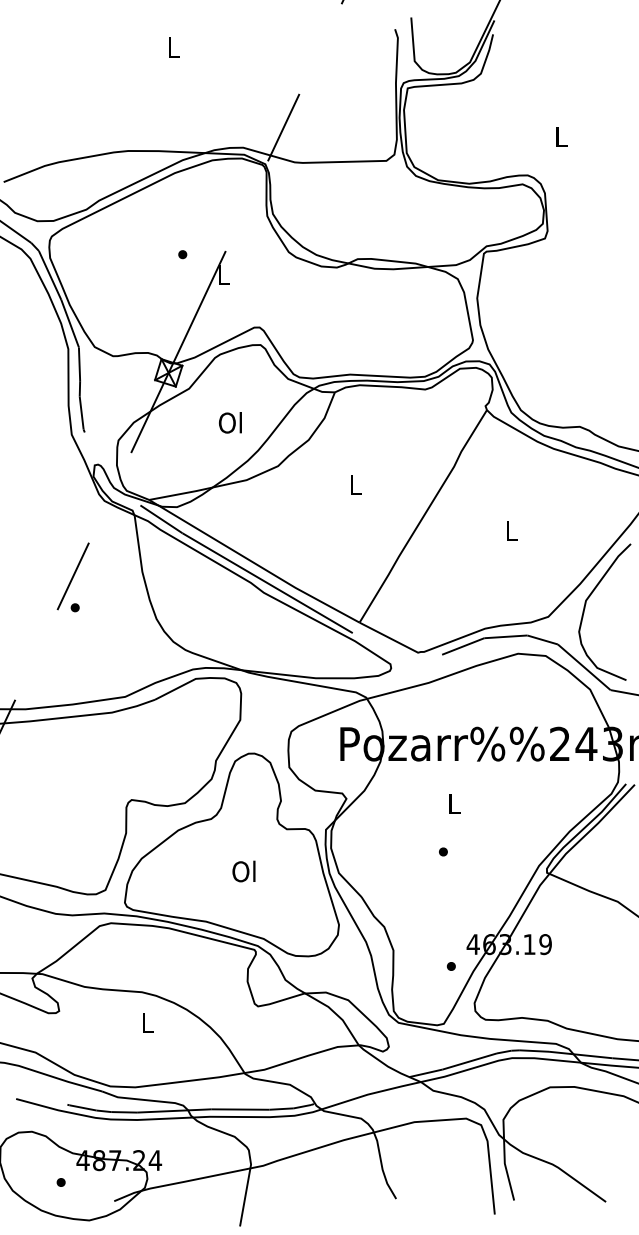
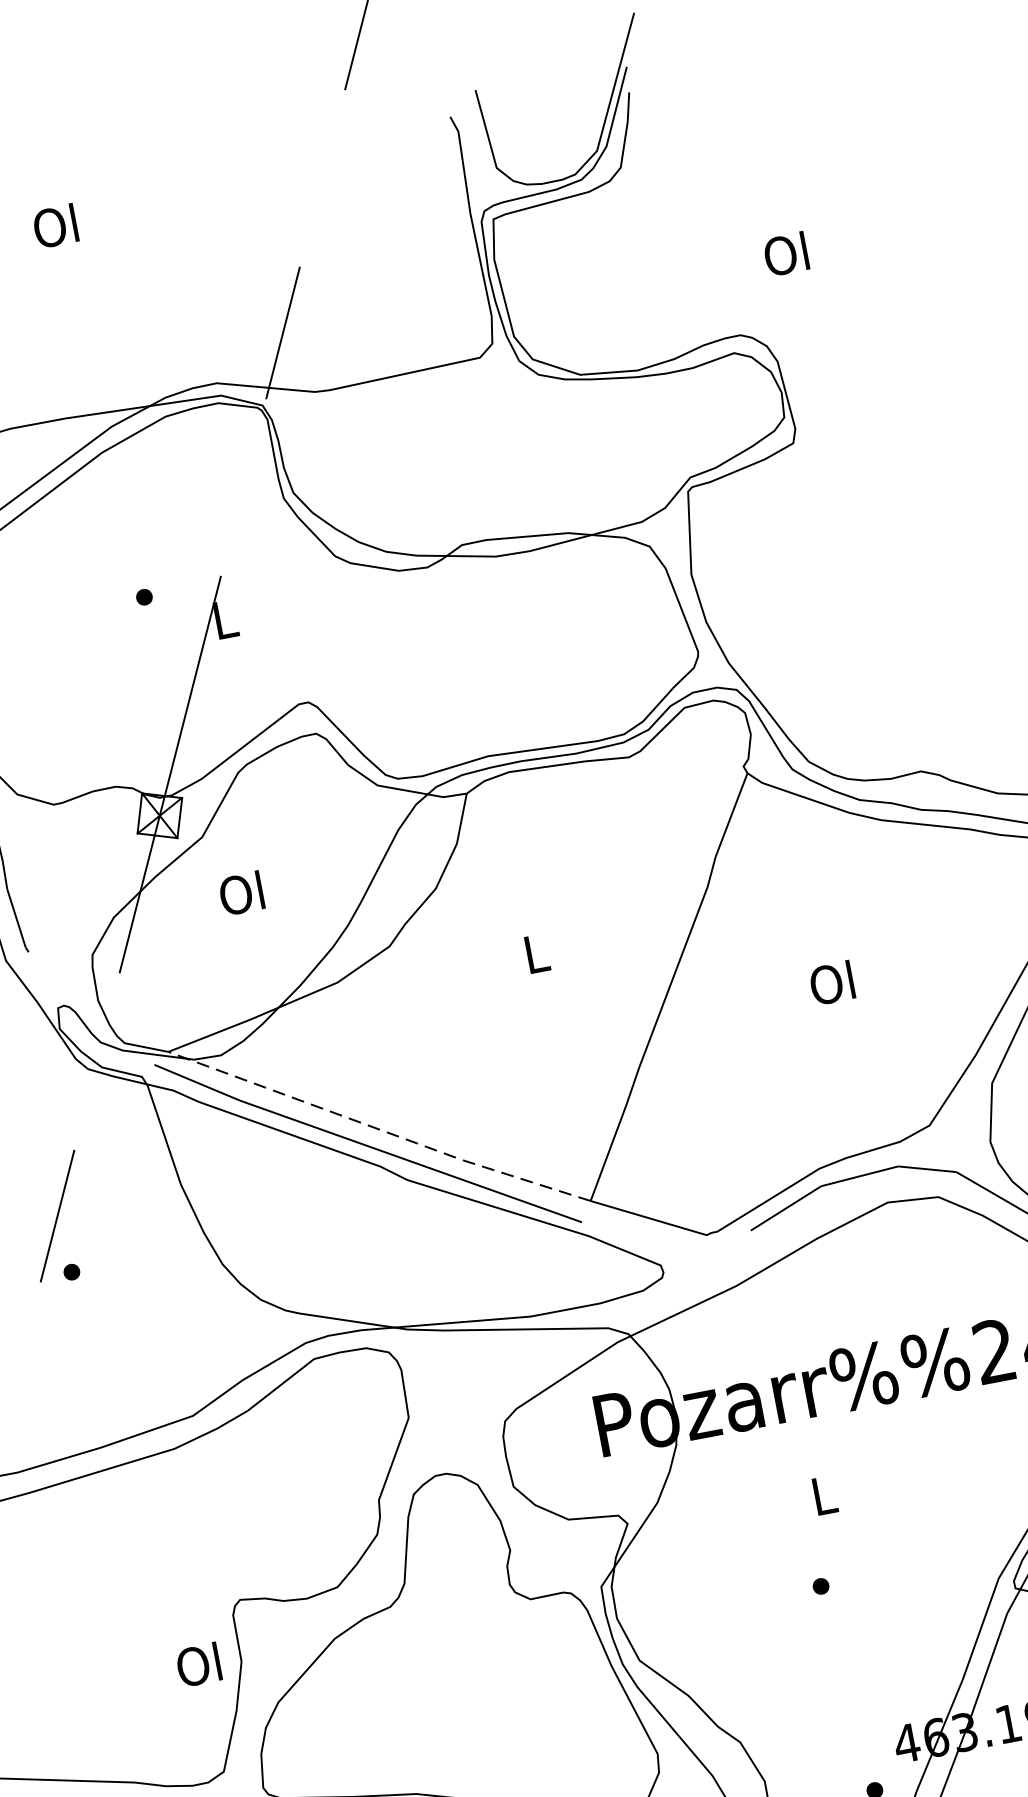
text: (172, 47) -> (54, 226), L -> Ol
text: (560, 136) -> (786, 253), L -> Ol
text: (230, 422) -> (241, 892), moved
text: (510, 530) -> (831, 982), L -> Ol
line: (253, 562) -> (378, 1128), solid -> dashed
text: (243, 871) -> (197, 1665), moved

